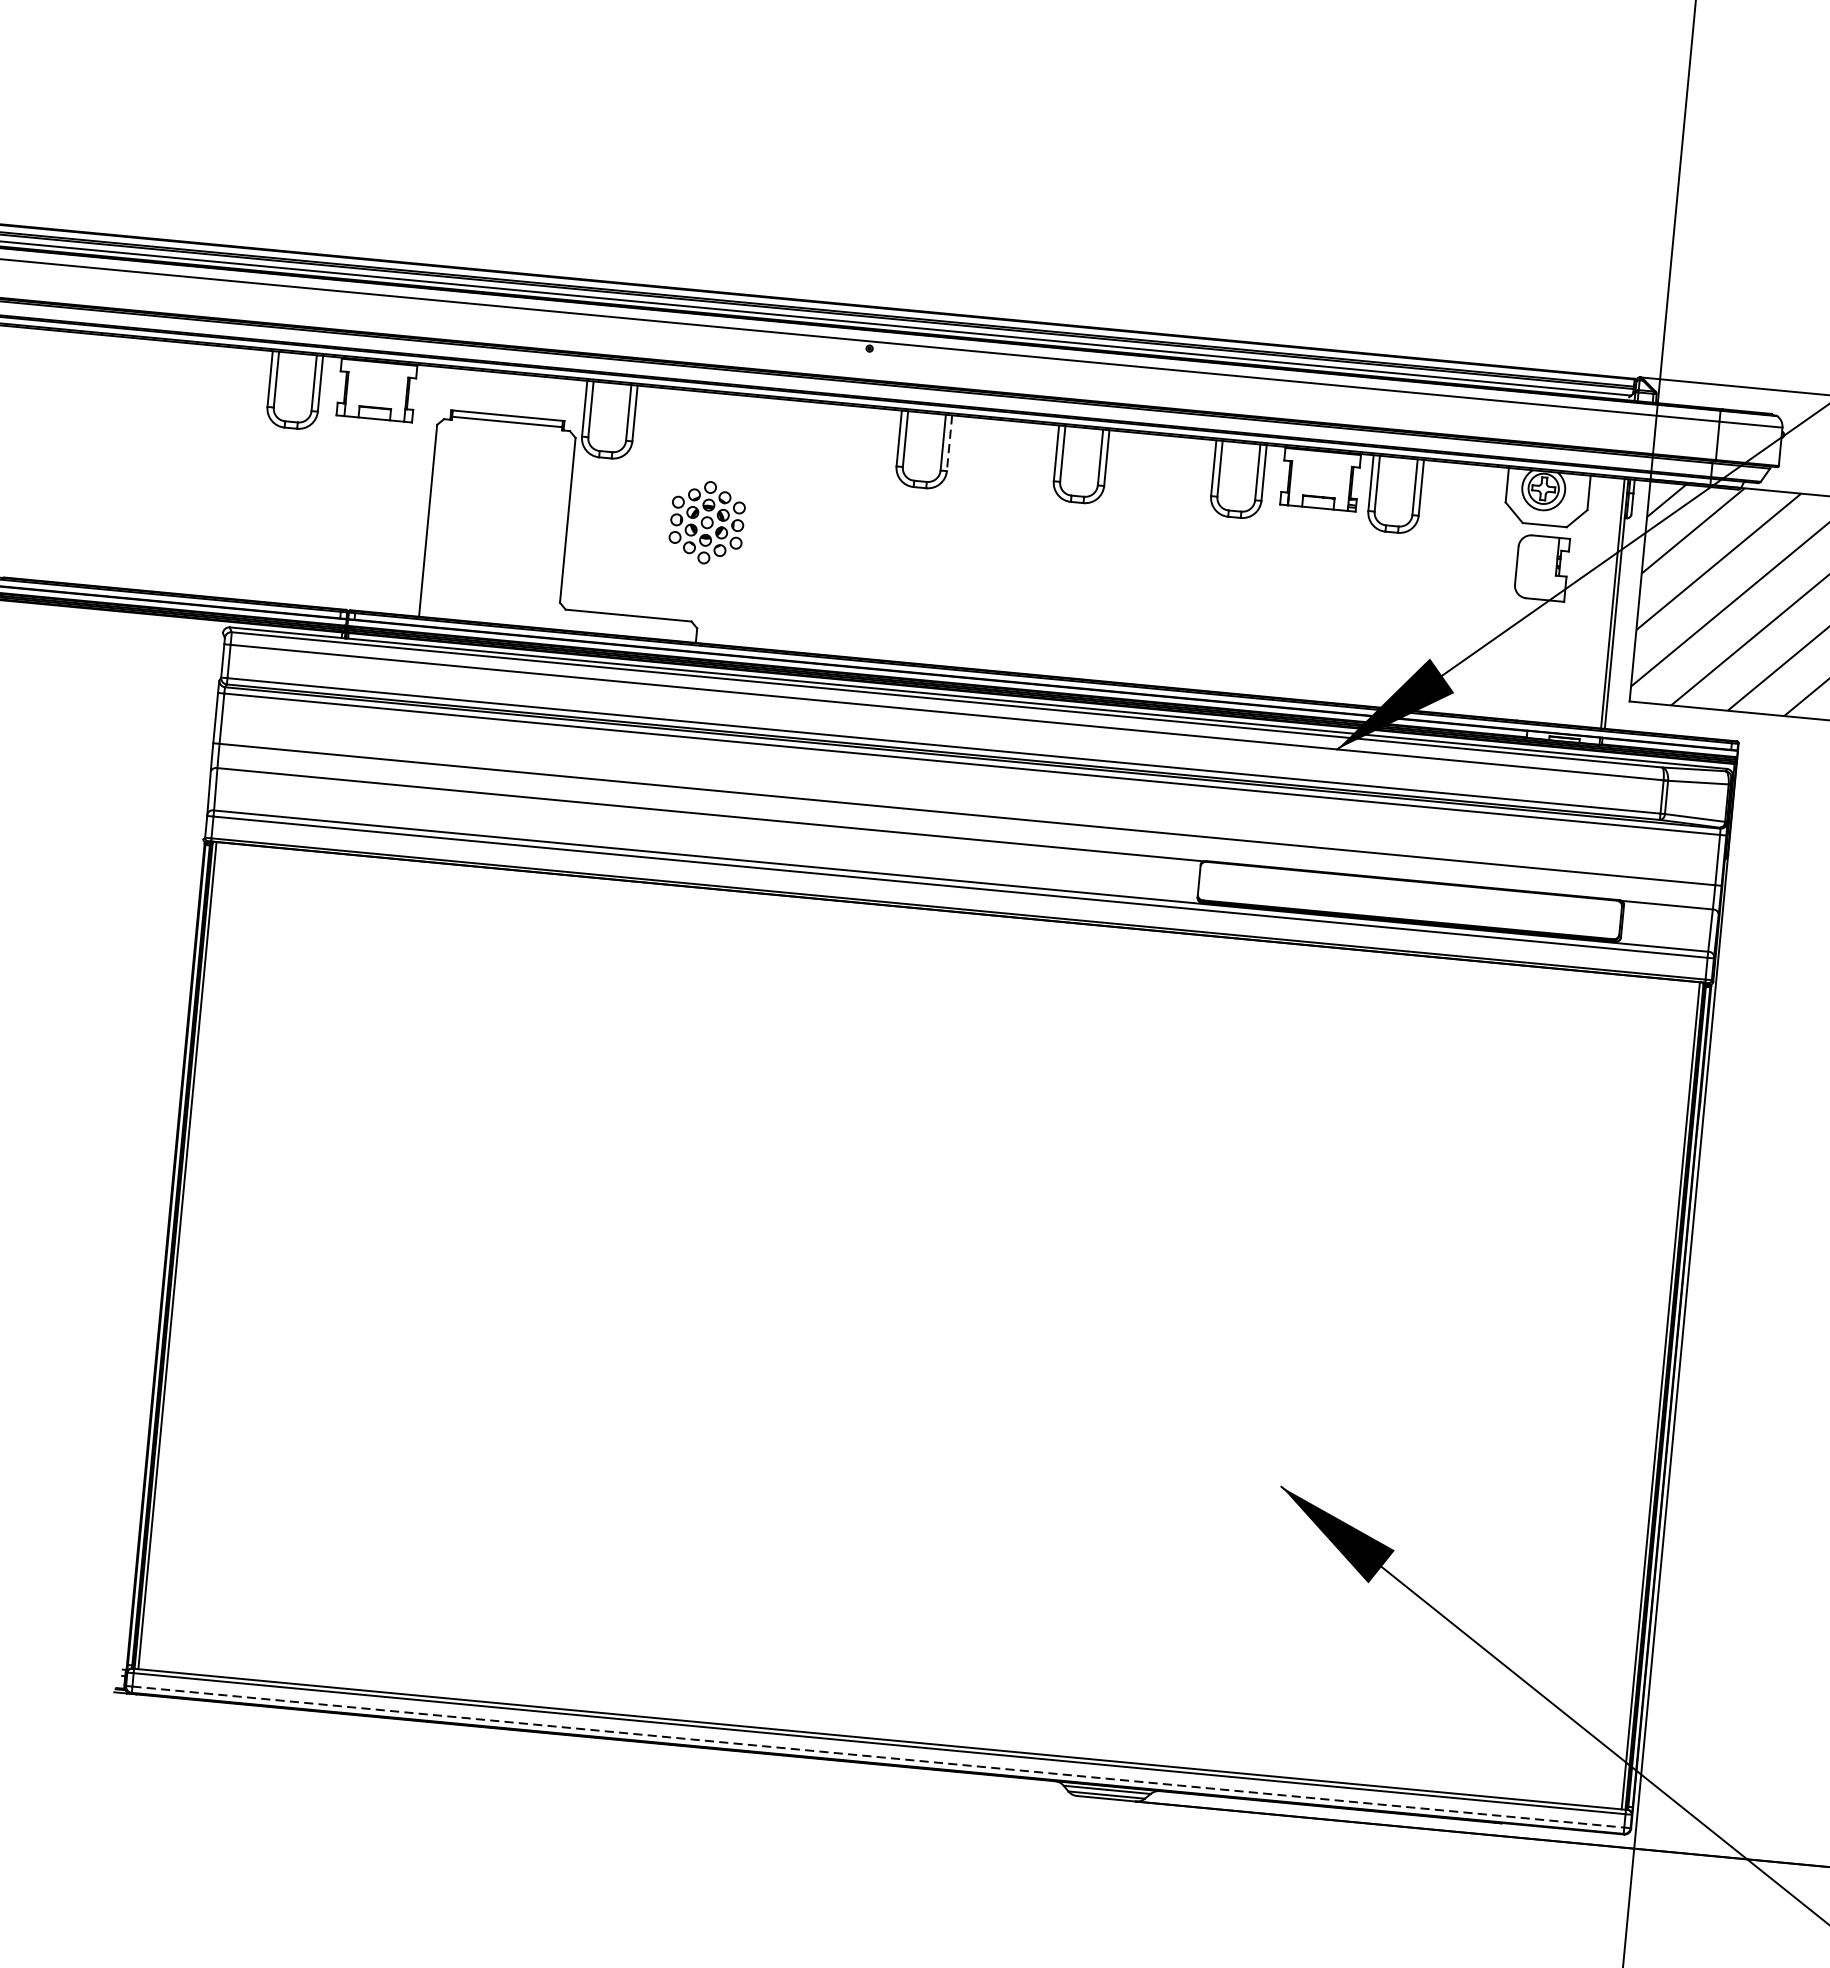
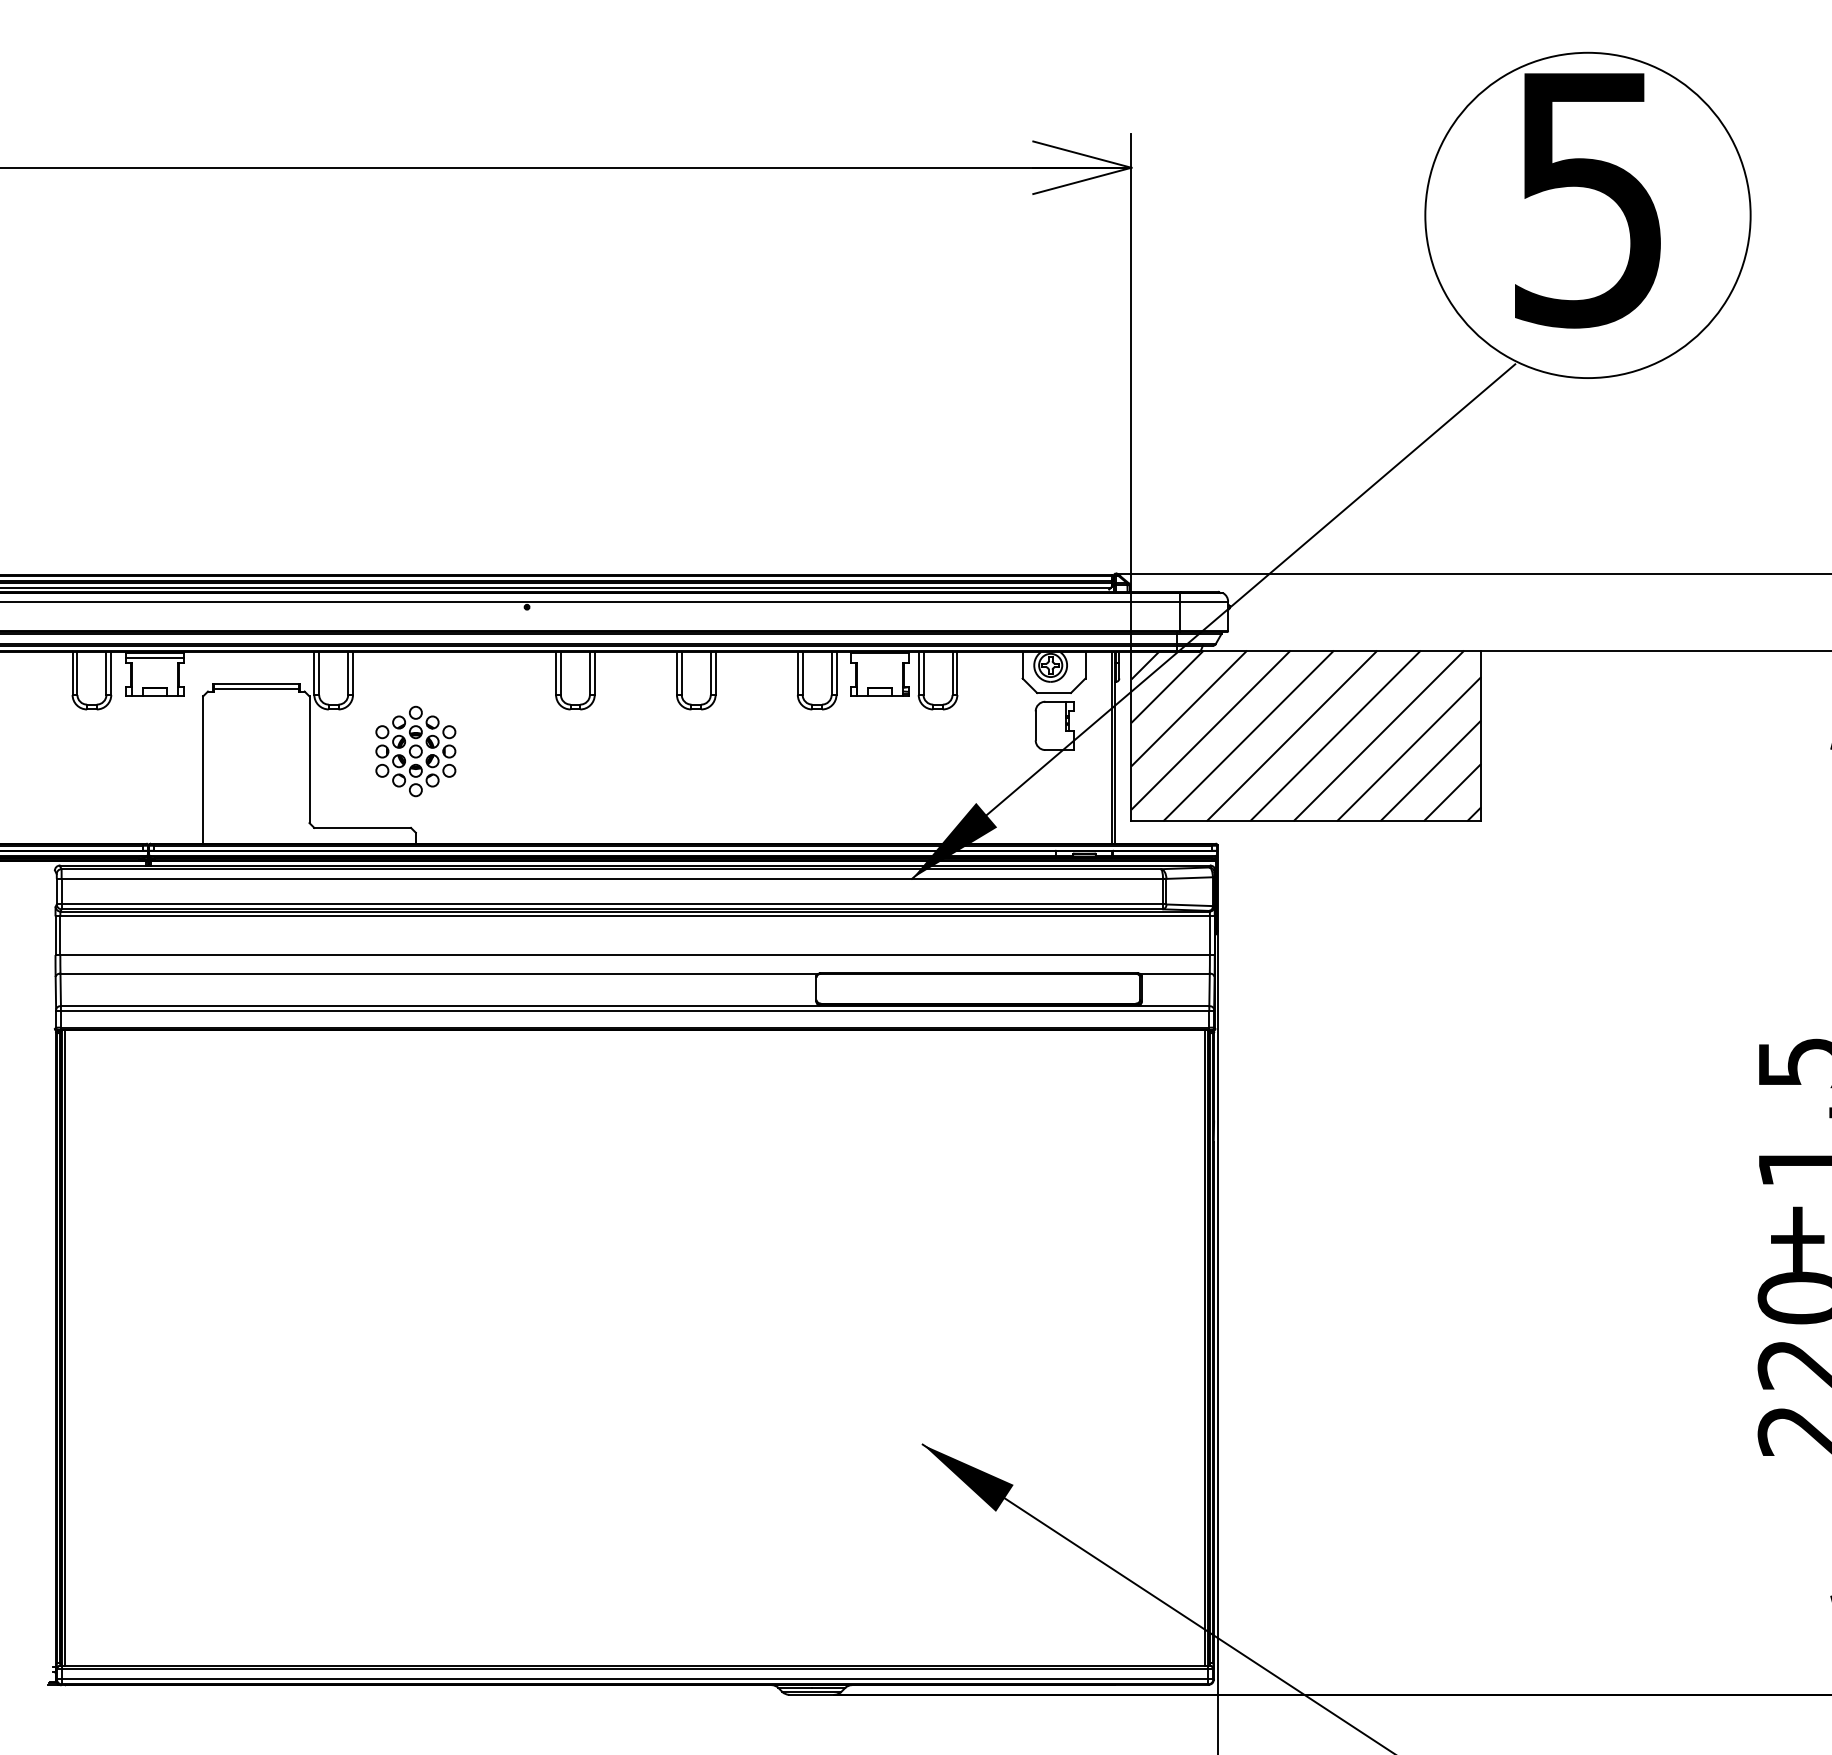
line: (378, 369) -> (154, 658), added
line: (949, 444) -> (594, 674), dashed -> solid
part: (706, 522) -> (415, 751), size x1.43
line: (878, 1757) -> (635, 1679), dashed -> solid

